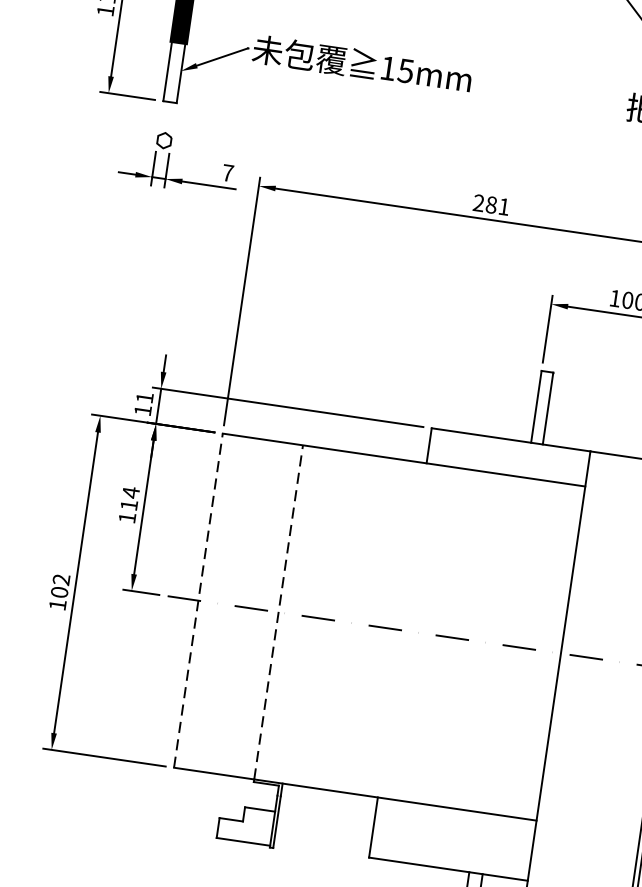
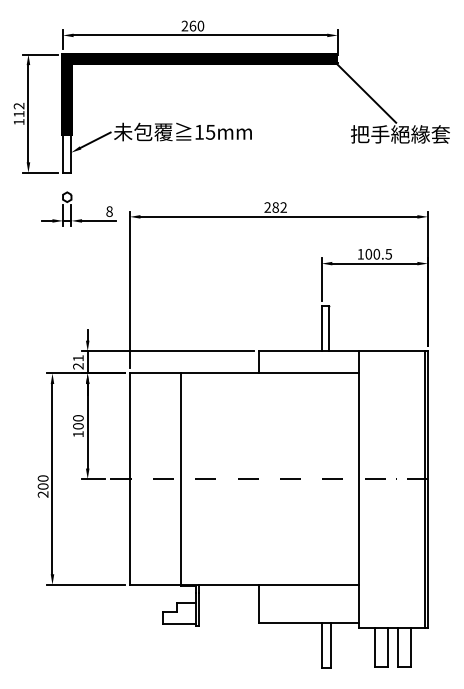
text: (227, 172) -> (109, 211), 7 -> 8
text: (503, 206) -> (283, 207), 281 -> 282
text: (143, 410) -> (78, 366), 11 -> 21
text: (130, 497) -> (78, 421), 114 -> 100
text: (58, 592) -> (42, 486), 102 -> 200
line: (197, 601) -> (129, 479), dashed -> solid
line: (278, 612) -> (180, 479), dashed -> solid

